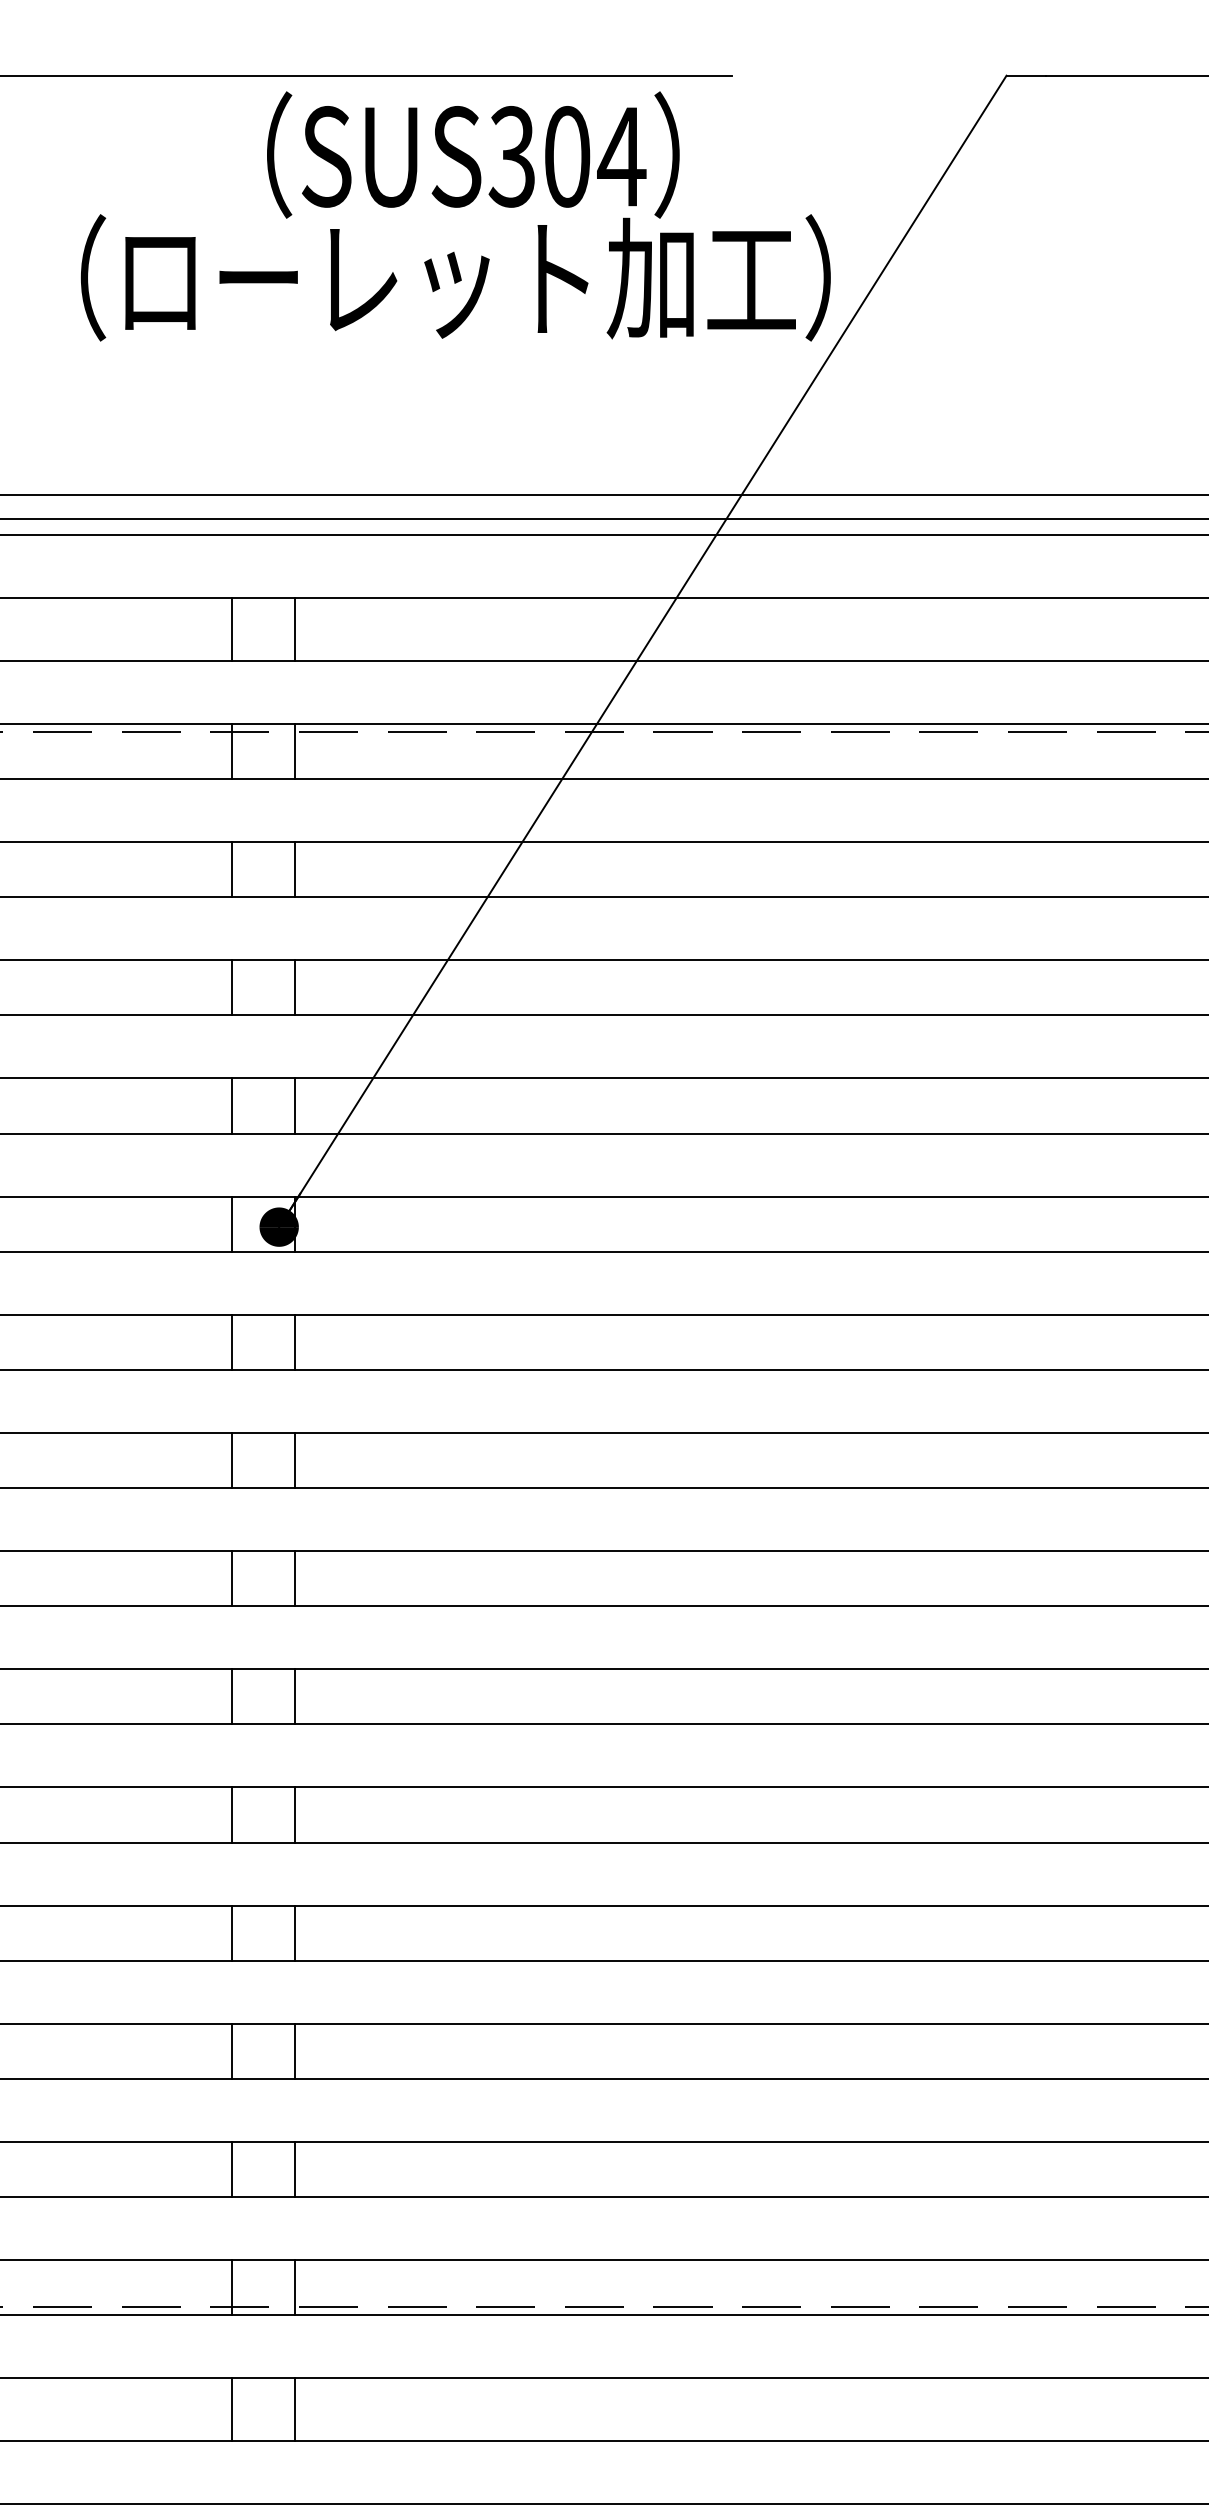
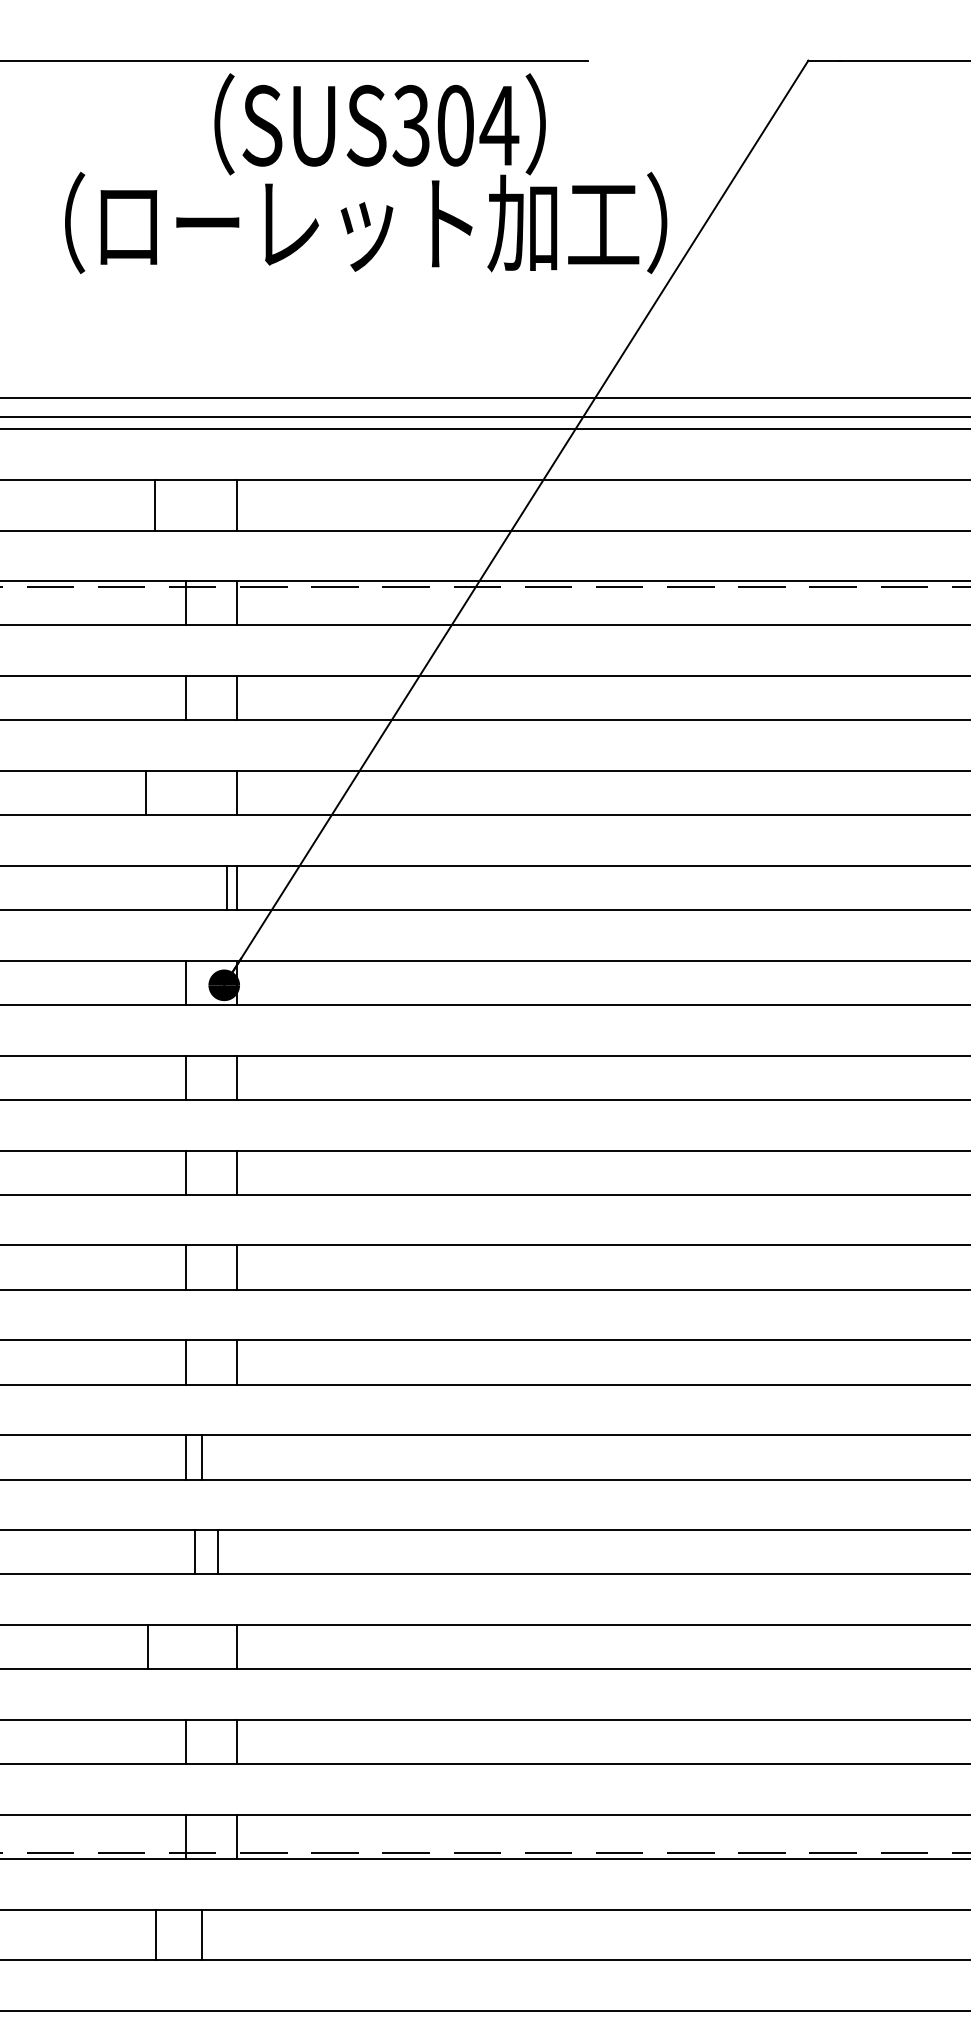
line: (232, 628) -> (155, 504), moved
line: (232, 987) -> (146, 792), moved
line: (232, 1105) -> (227, 887), moved
line: (294, 1815) -> (201, 1457), moved
line: (232, 1933) -> (218, 1552), moved
line: (294, 1933) -> (194, 1552), moved
line: (232, 2051) -> (148, 1647), moved
line: (232, 2409) -> (156, 1934), moved
line: (294, 2409) -> (201, 1934), moved

